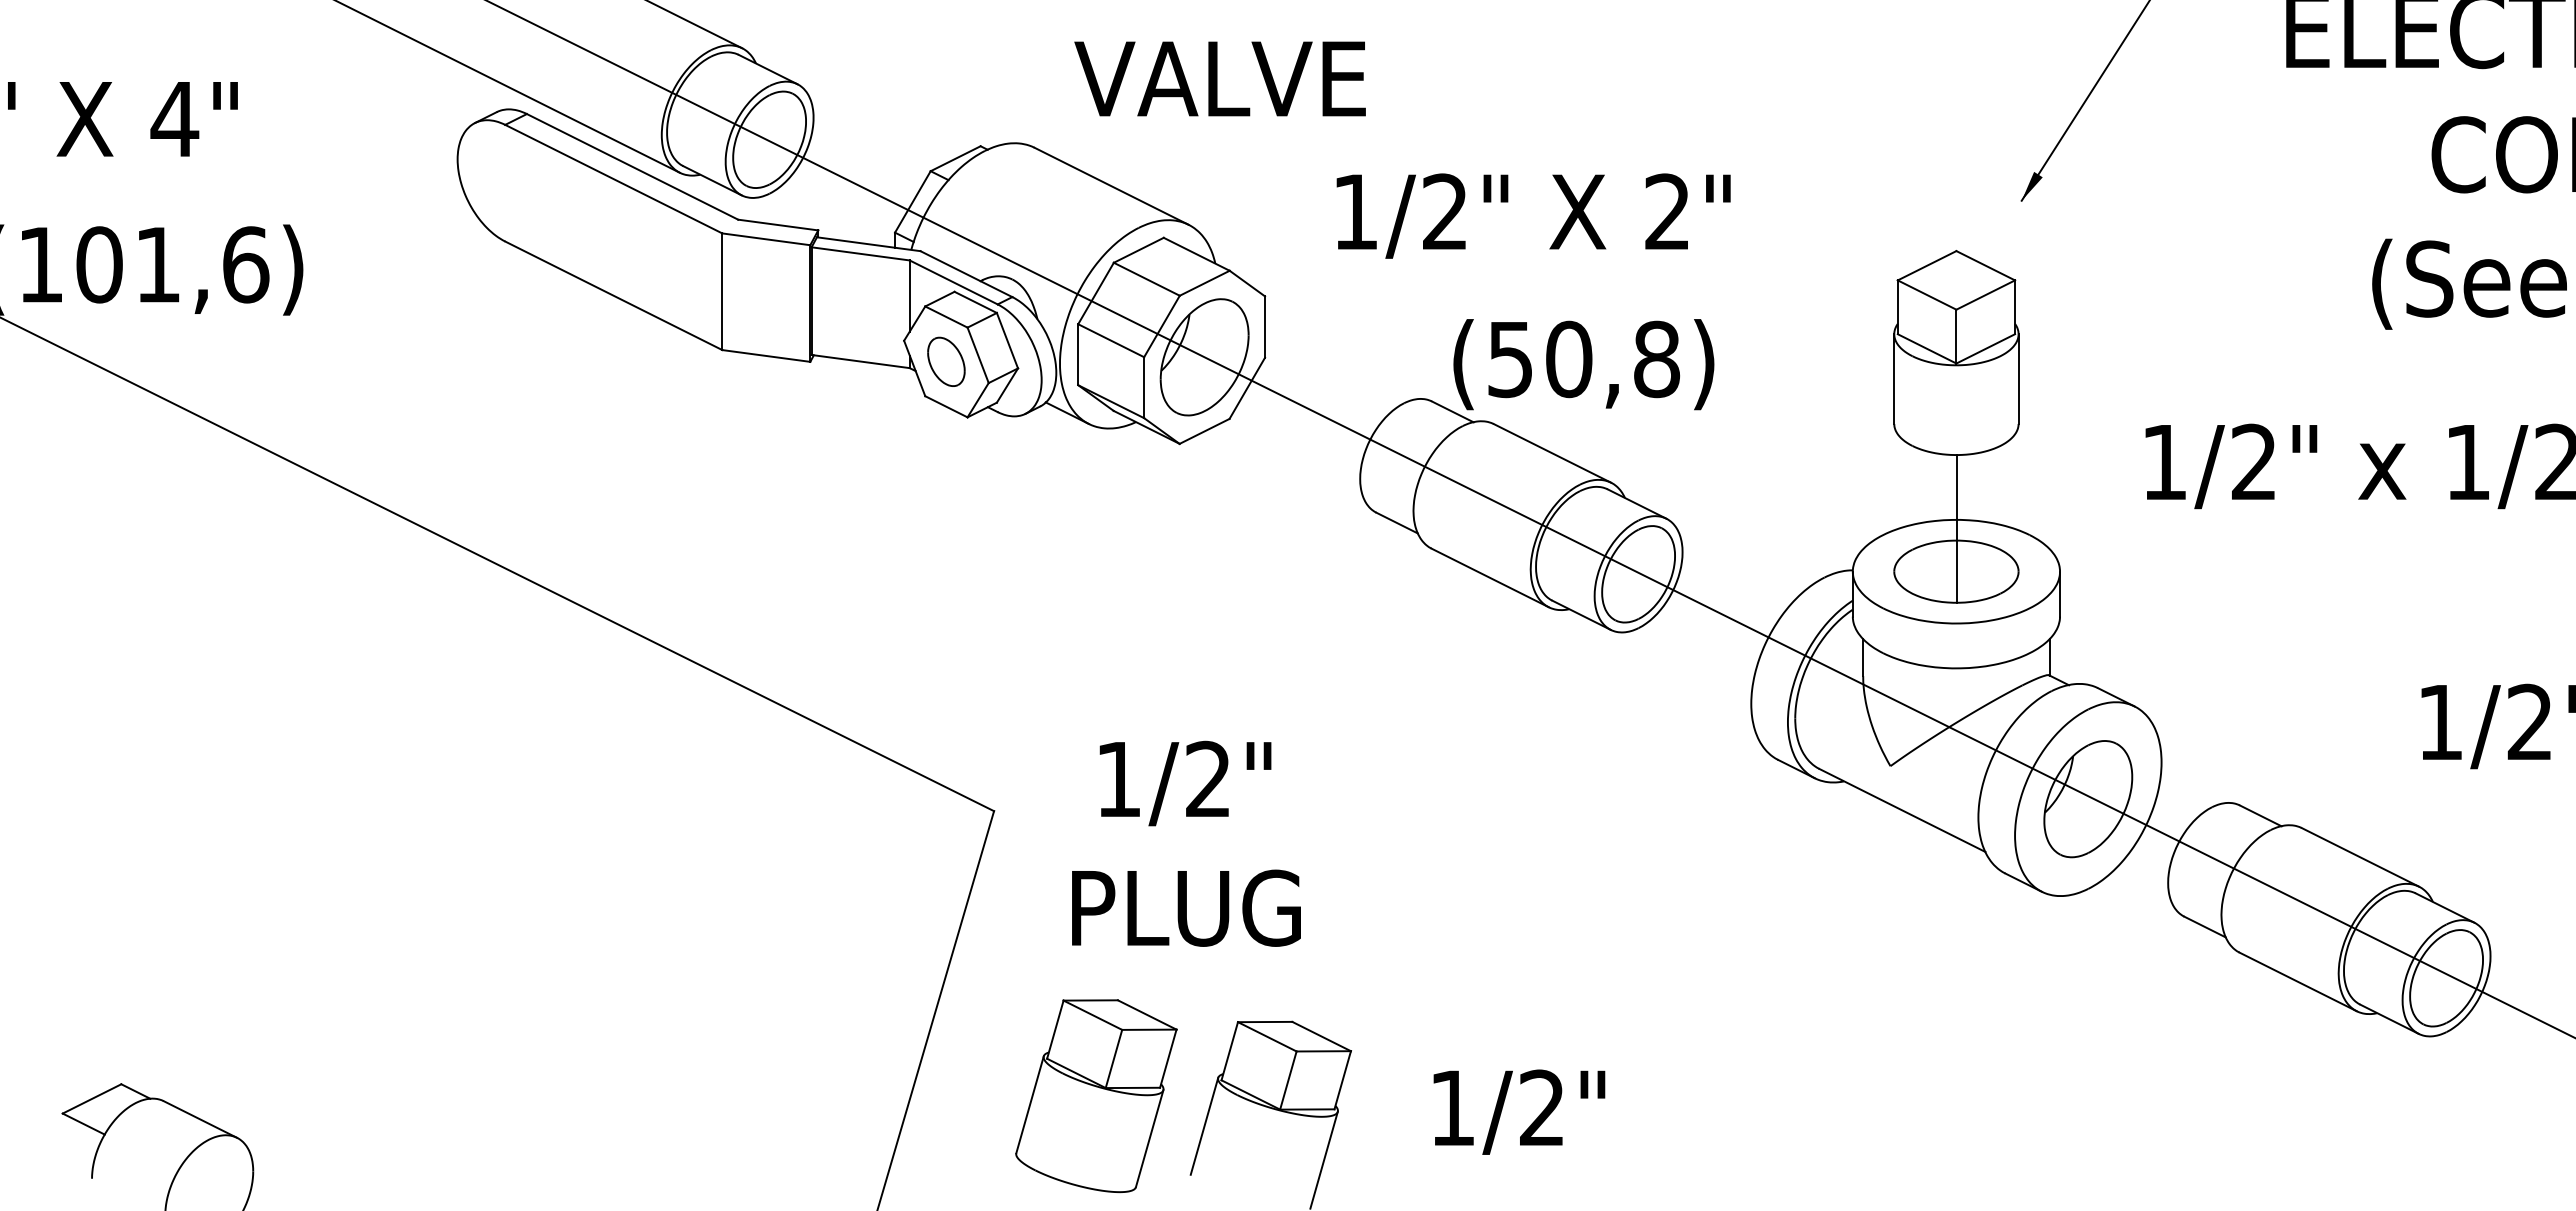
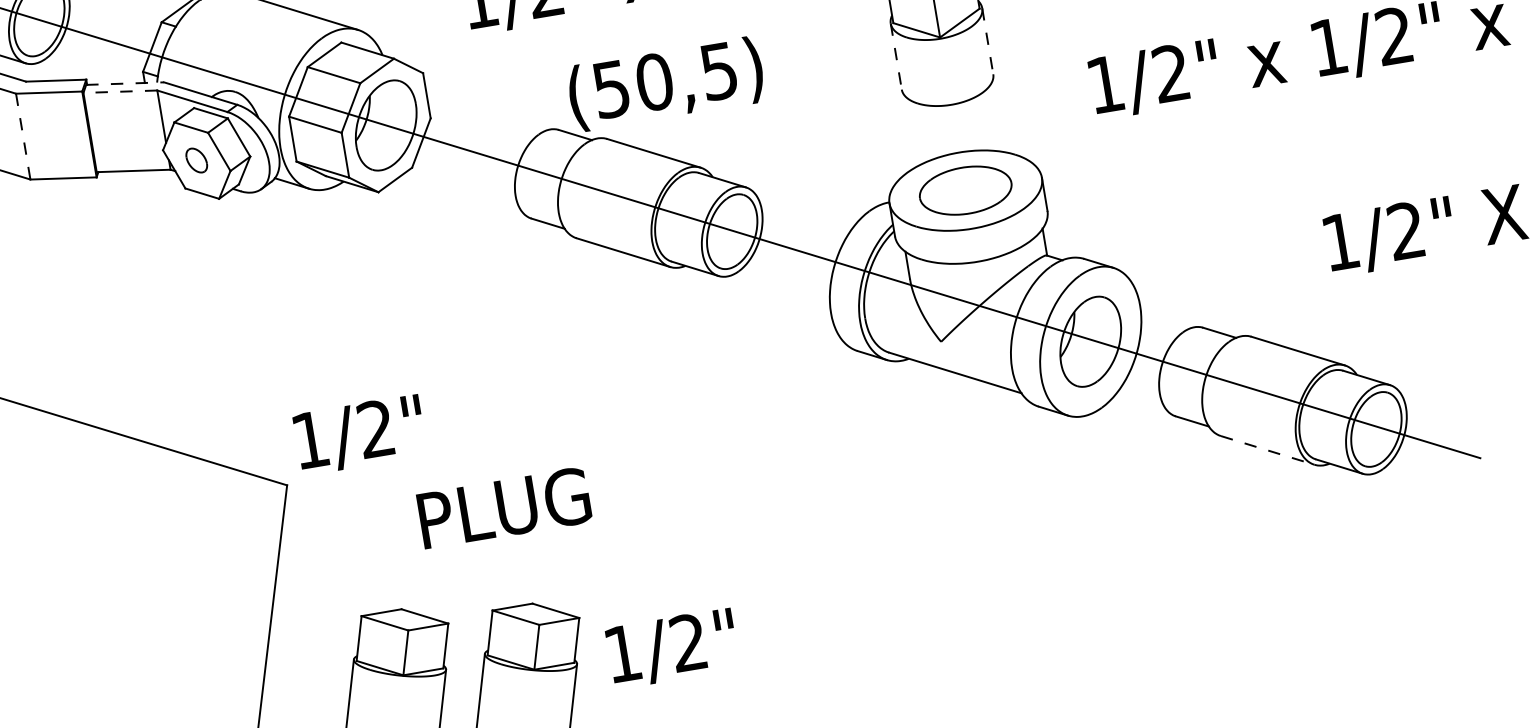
line: (869, 244) -> (125, 83), solid -> dashed
line: (860, 253) -> (120, 91), solid -> dashed
line: (722, 292) -> (23, 137), solid -> dashed
text: (1657, 359) -> (719, 71), (50,8) -> (50,5)
part: (946, 361) -> (196, 160), size x0.7
line: (1894, 379) -> (896, 56), solid -> dashed
line: (2018, 379) -> (987, 41), solid -> dashed
line: (1956, 528) -> (960, 158), removed
text: (1185, 783) -> (359, 434), moved
text: (1186, 907) -> (504, 507), moved
line: (2298, 981) -> (1267, 450), solid -> dashed
text: (1519, 1111) -> (672, 648), moved

